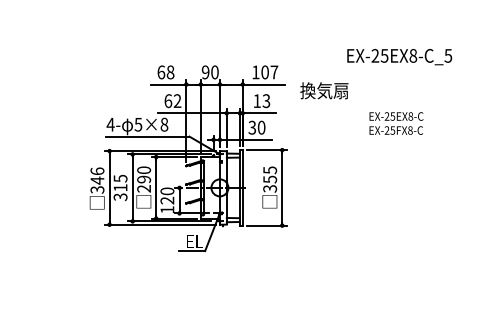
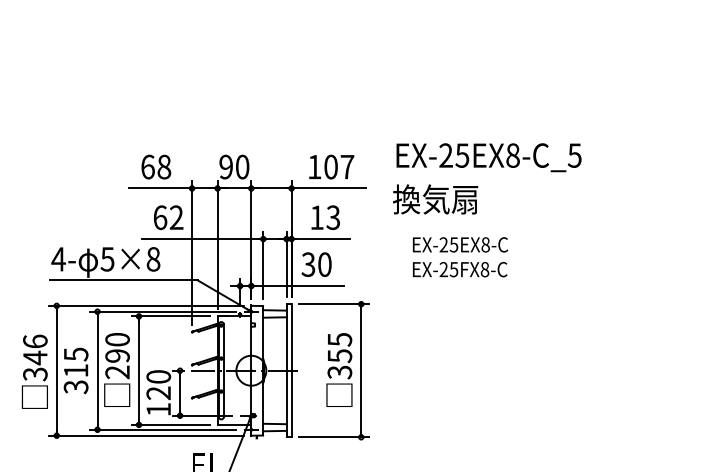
text: (399, 57) -> (488, 158), moved
text: (396, 123) -> (460, 257), moved

